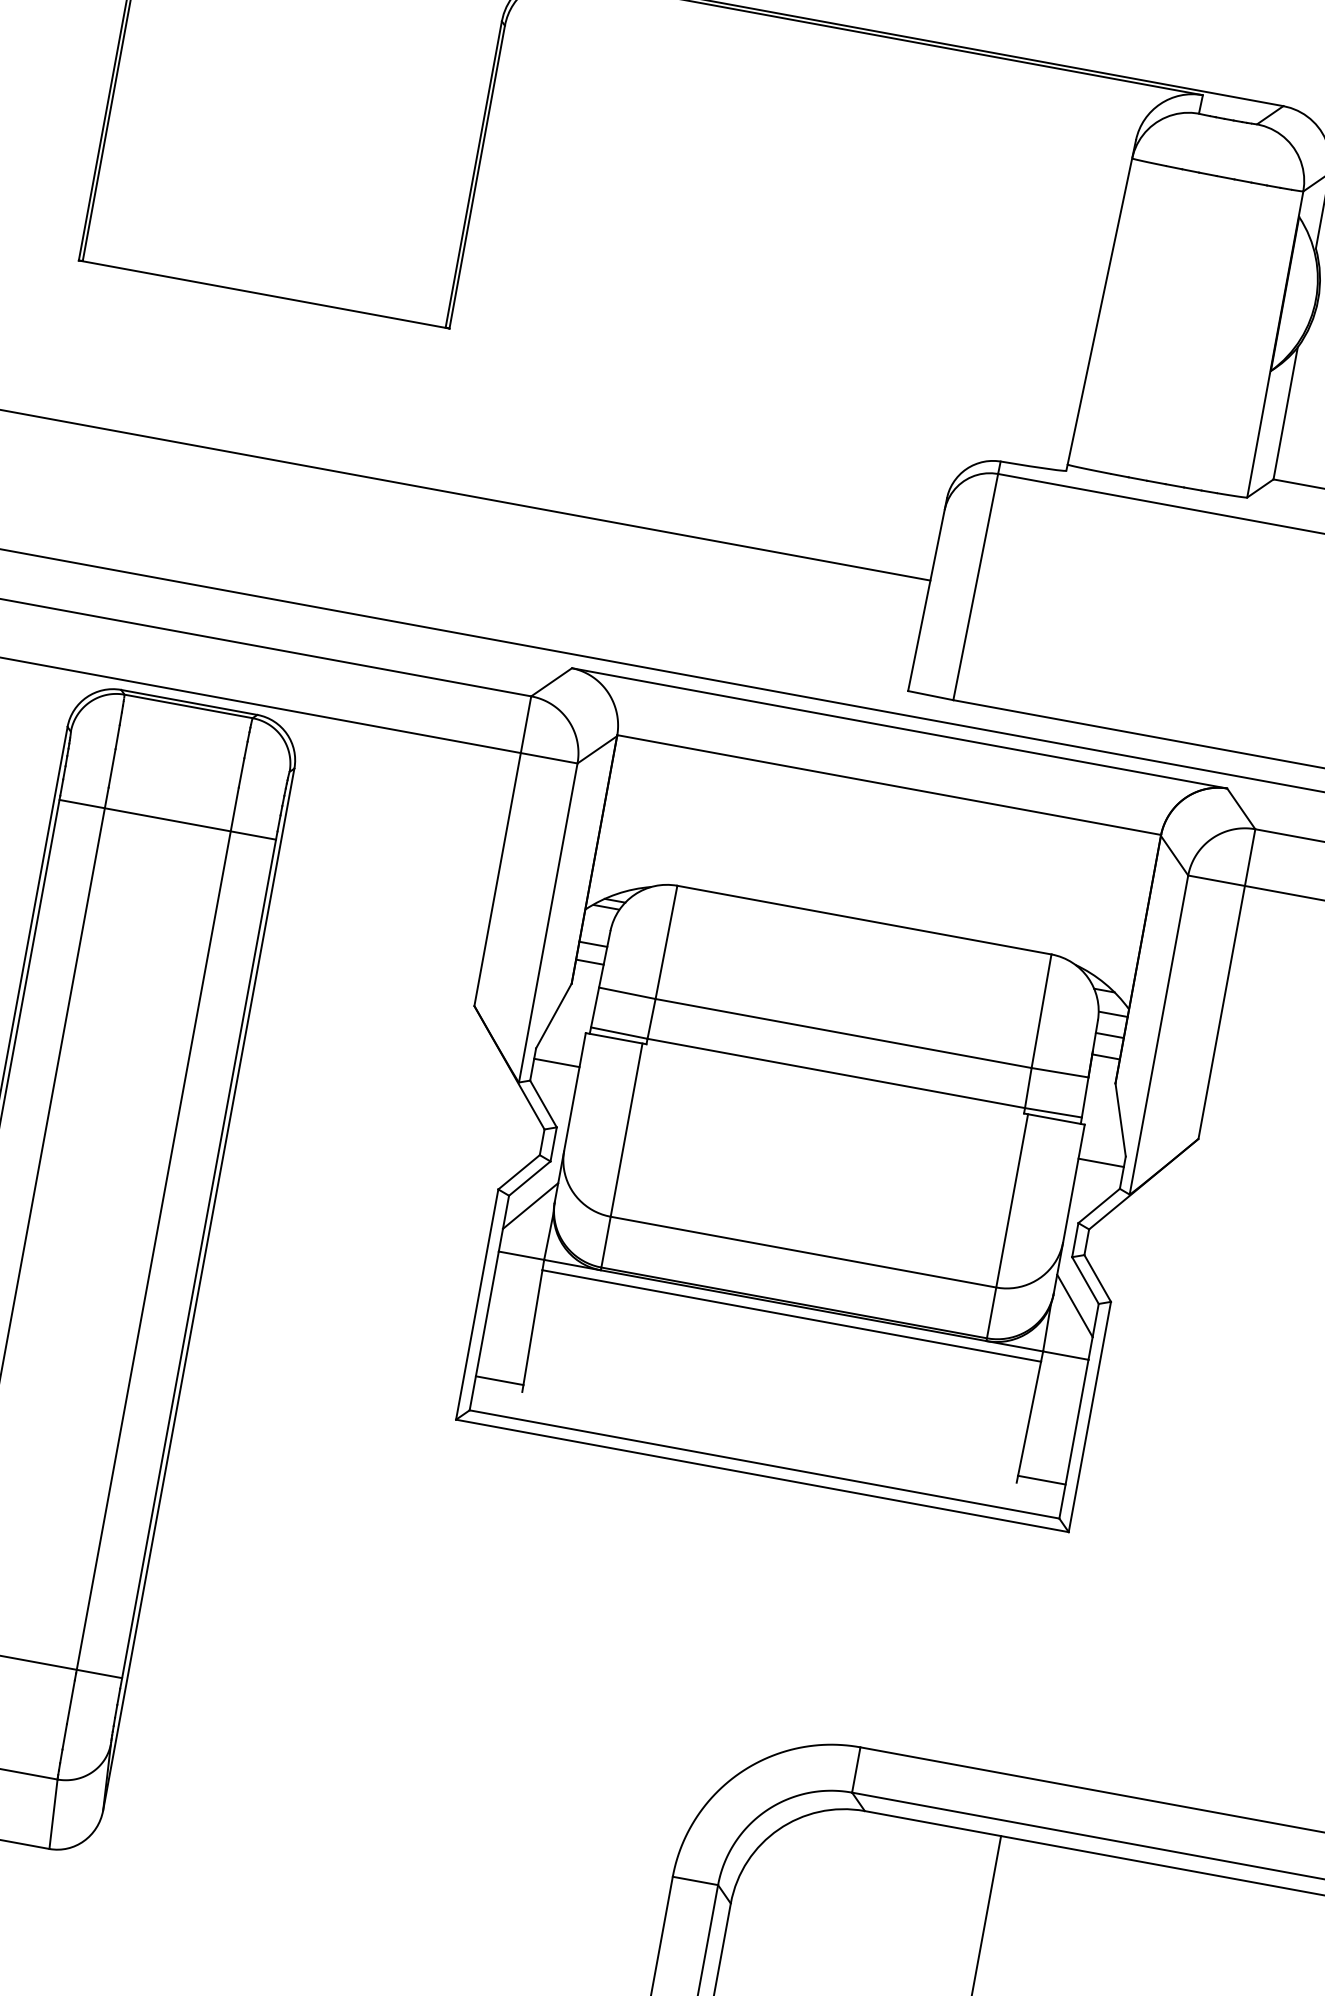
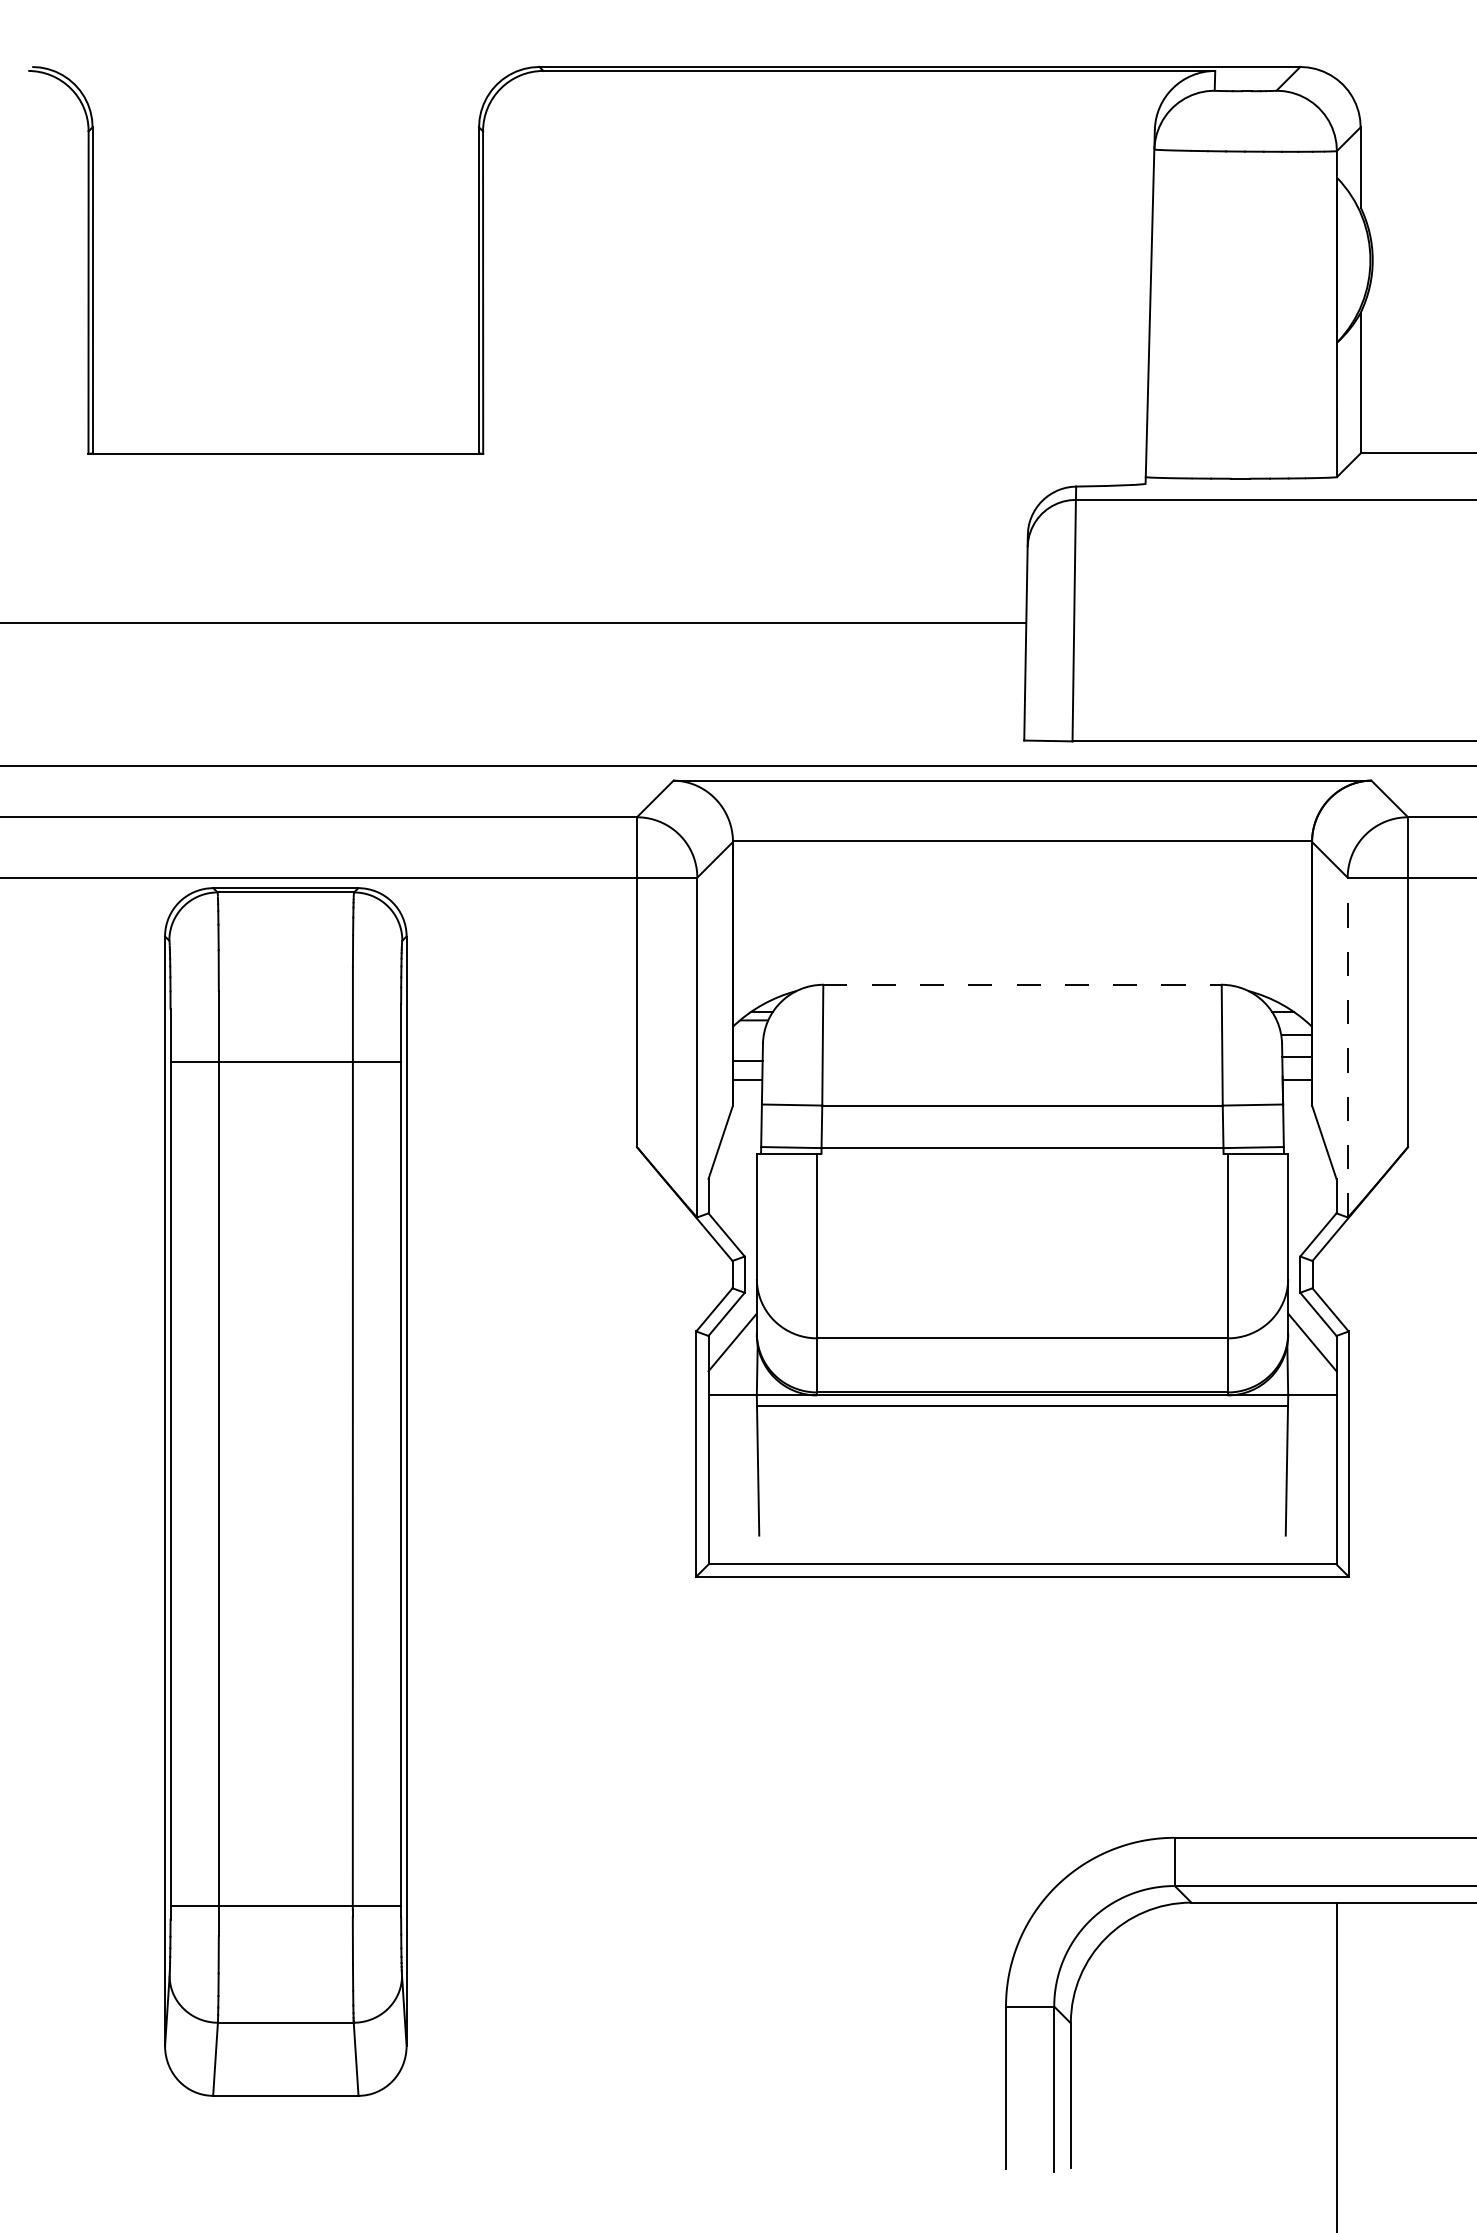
line: (167, 820) -> (285, 1062), moved
line: (865, 920) -> (1023, 984), solid -> dashed
line: (1158, 1035) -> (1347, 1047), solid -> dashed
line: (556, 1063) -> (732, 1190), removed
line: (1101, 1163) -> (1312, 1190), removed
line: (499, 1380) -> (733, 1528), removed
line: (1041, 1480) -> (1310, 1528), removed

